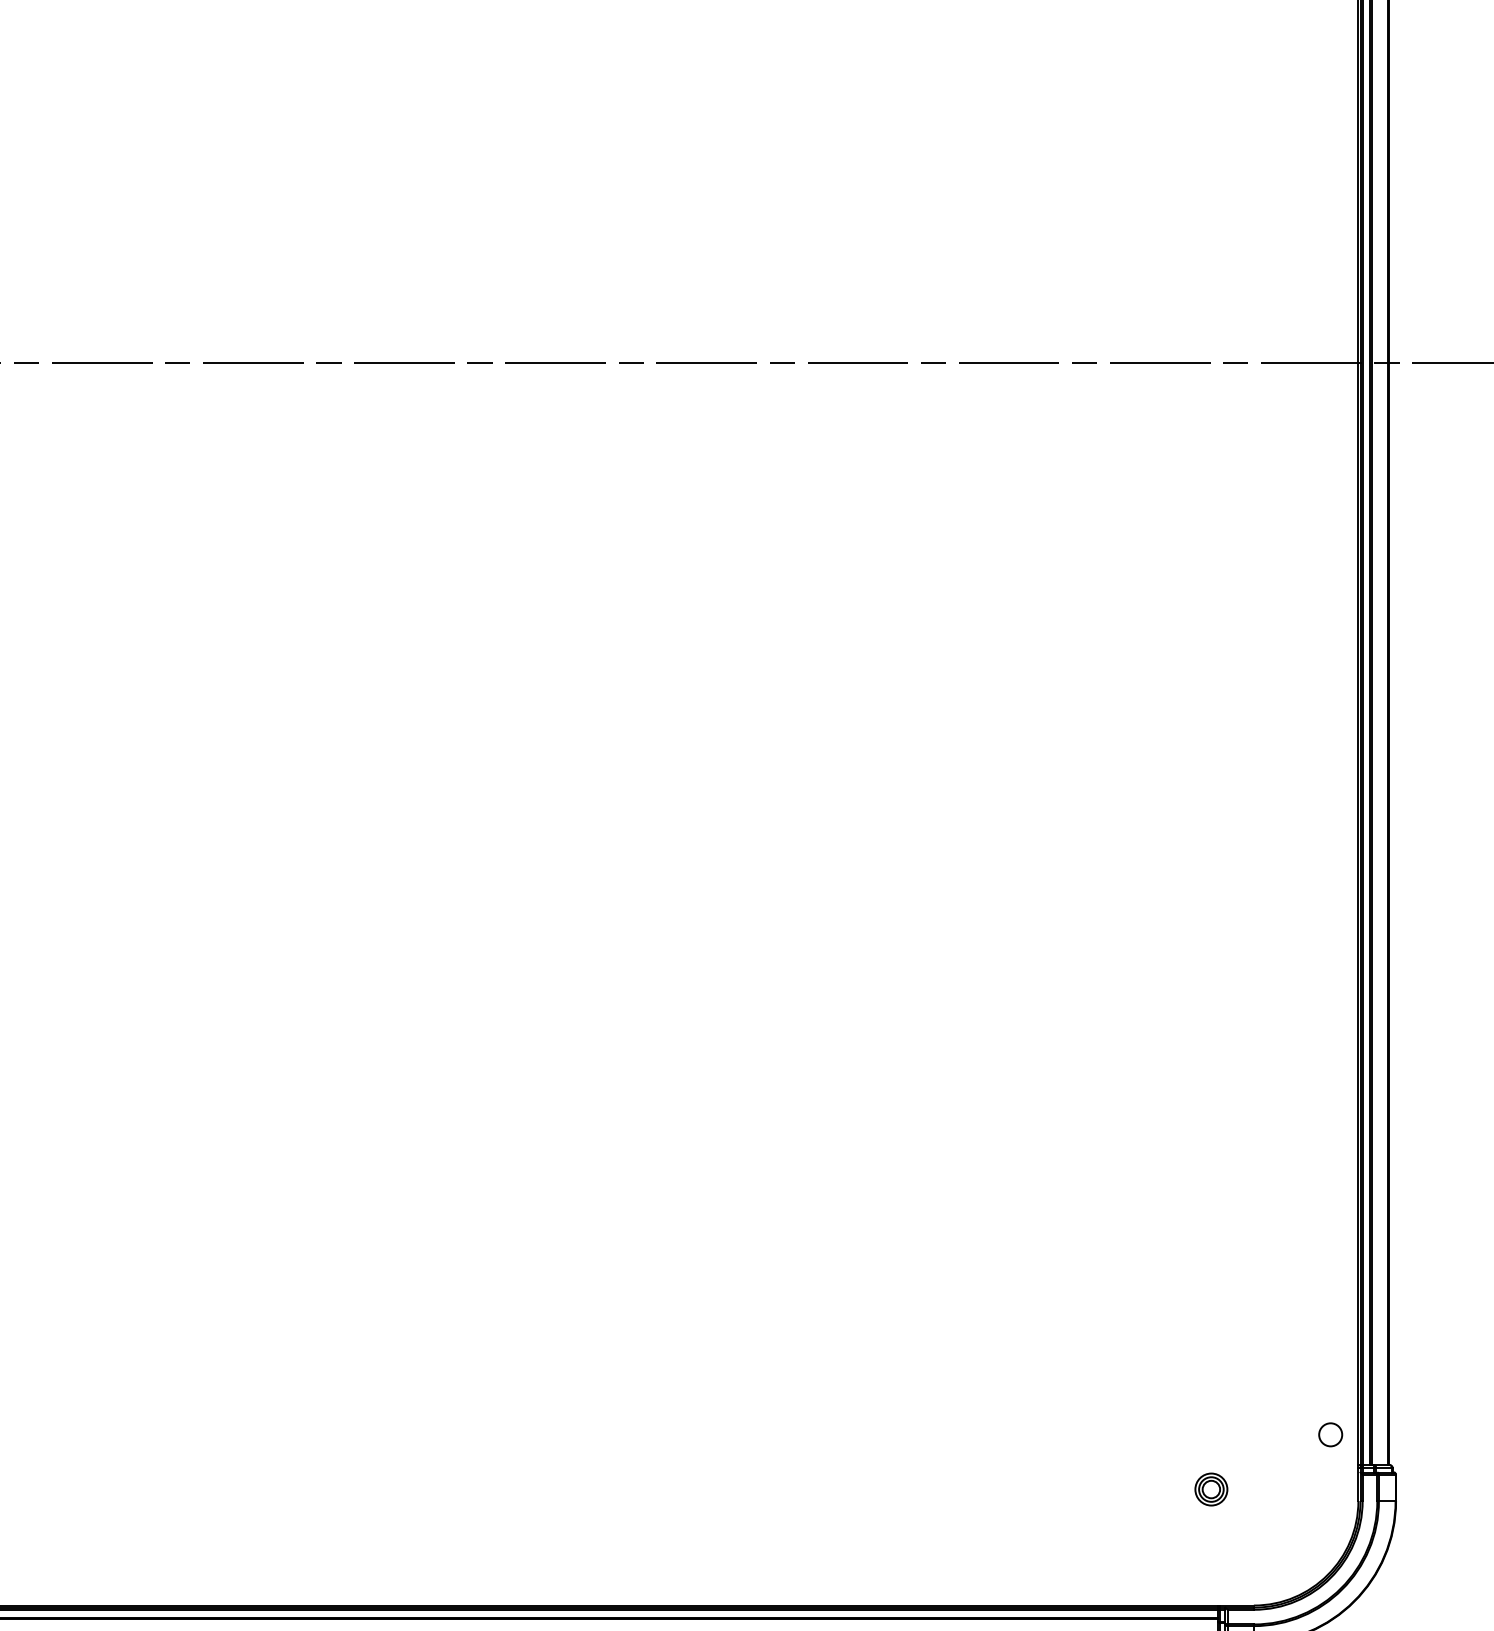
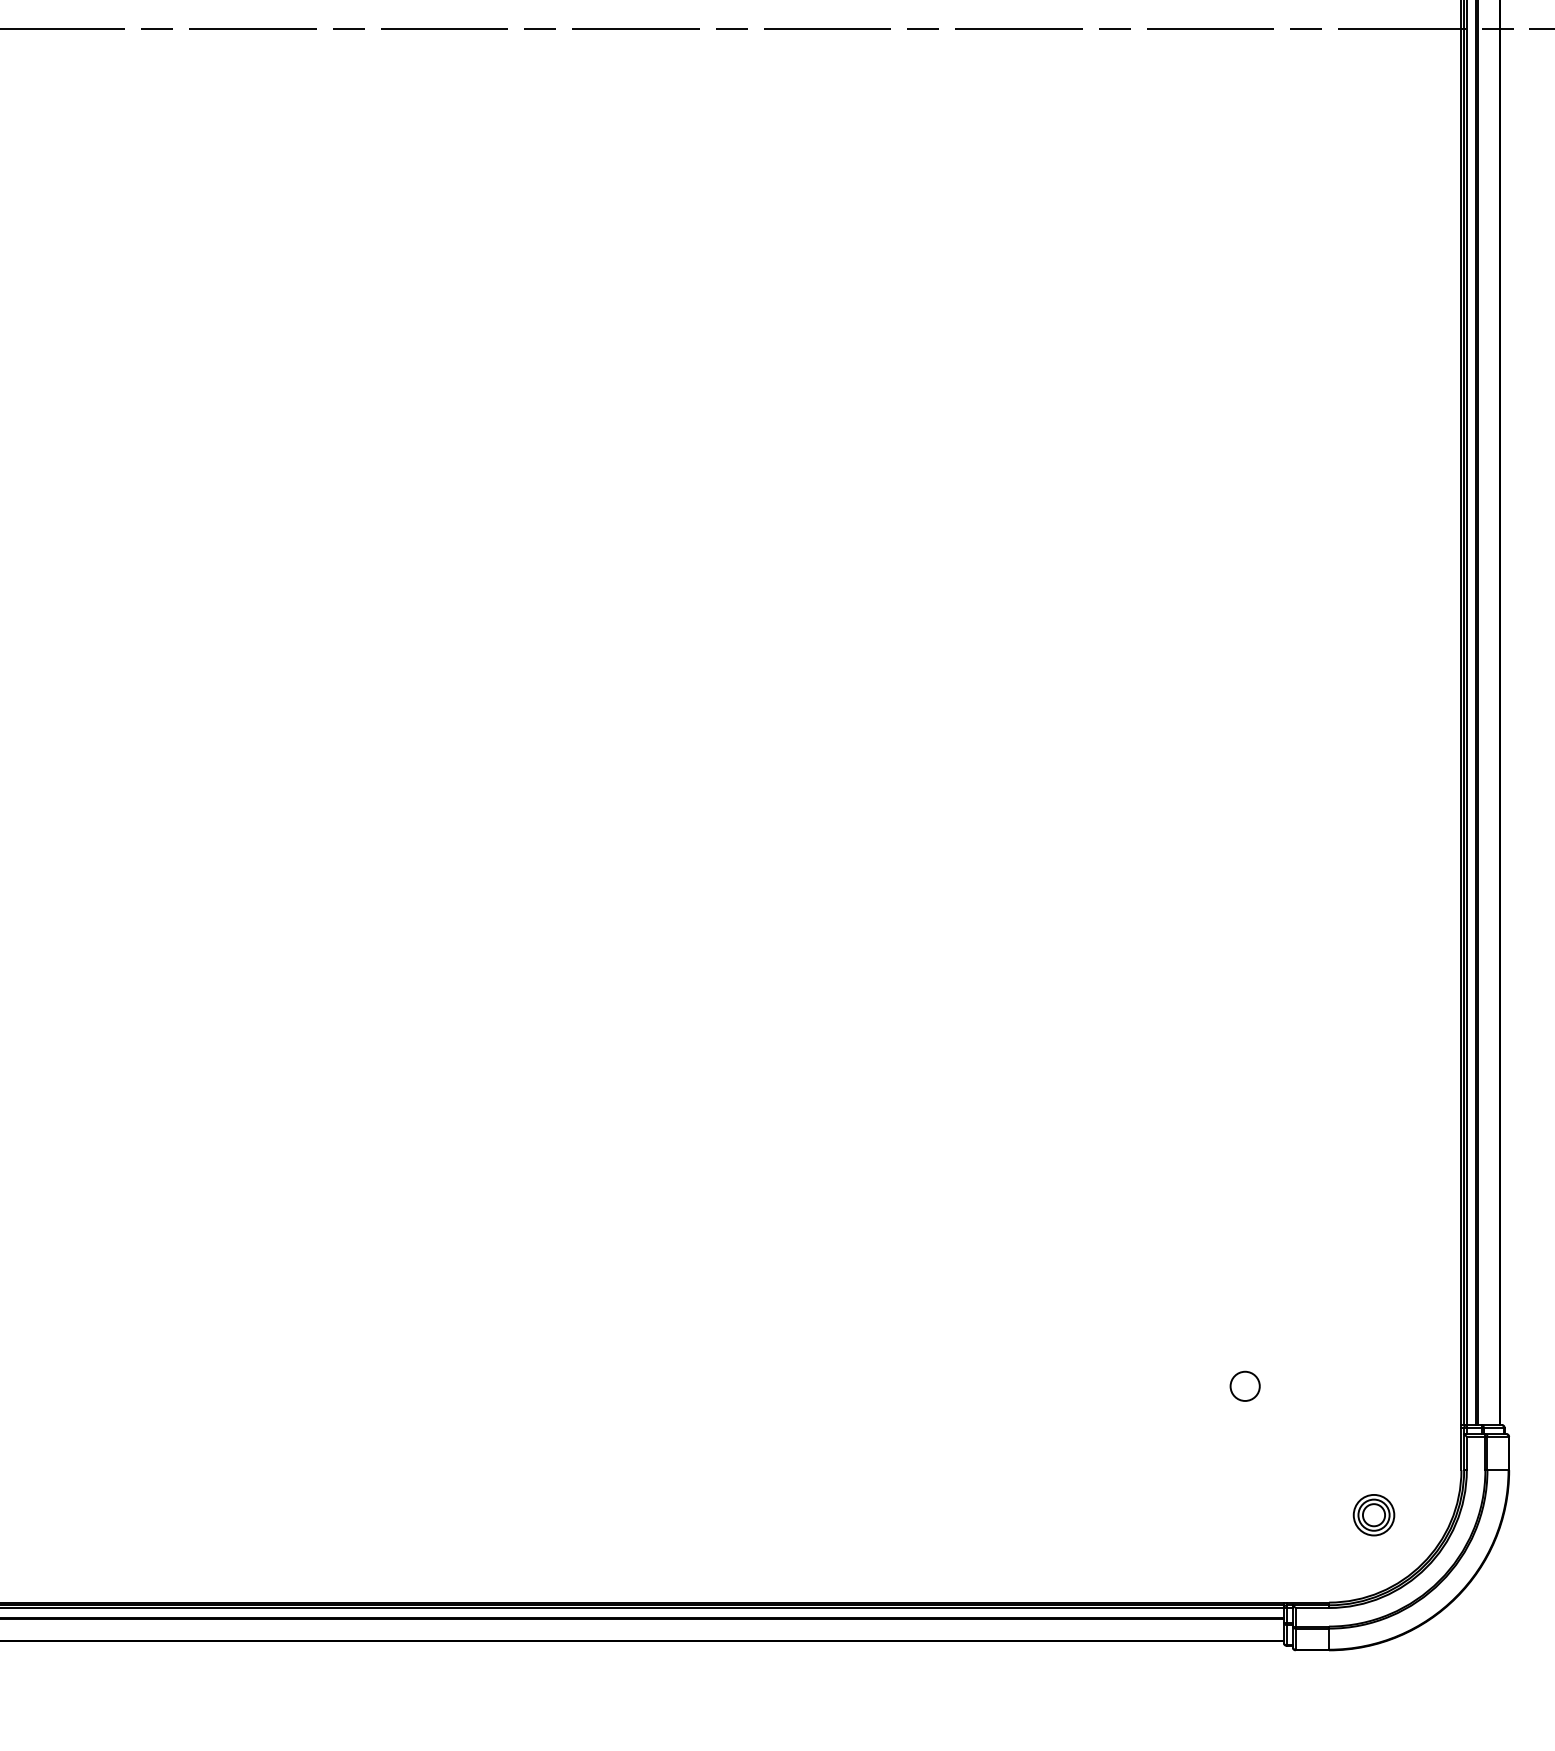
circle: (1330, 1434) -> (1244, 1385), moved
part: (1211, 1489) -> (1374, 1515), moved

